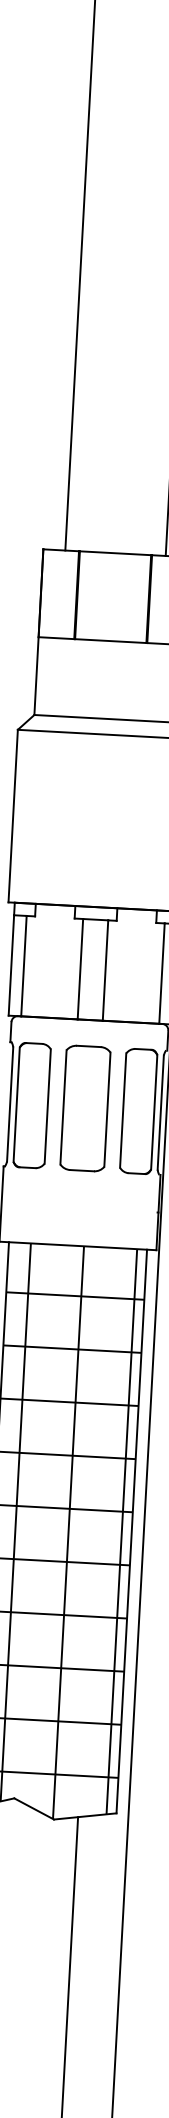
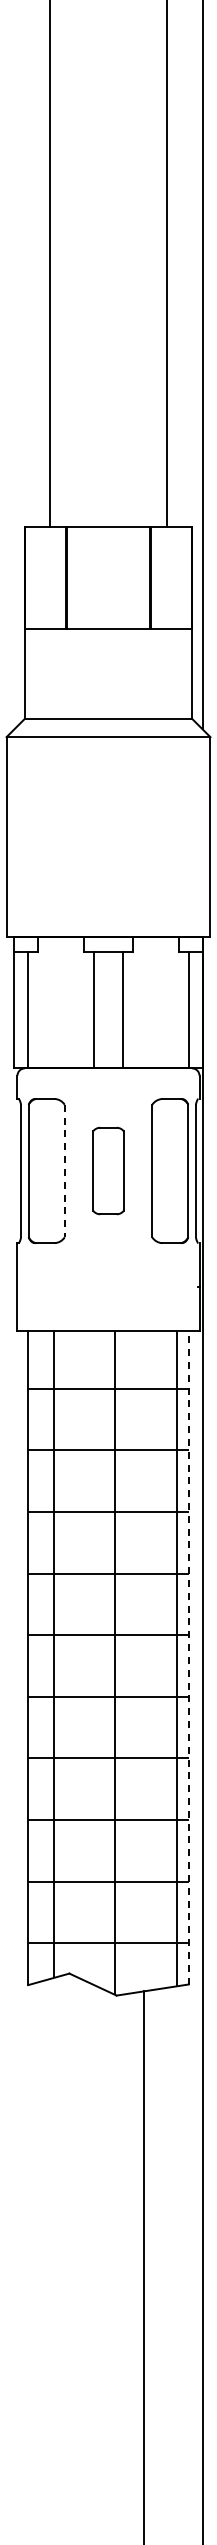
line: (47, 1106) -> (64, 1171), solid -> dashed
part: (85, 1108) -> (108, 1170), size x0.6
line: (131, 1531) -> (188, 1657), solid -> dashed

